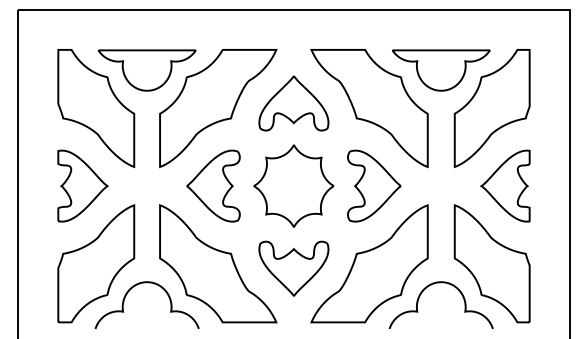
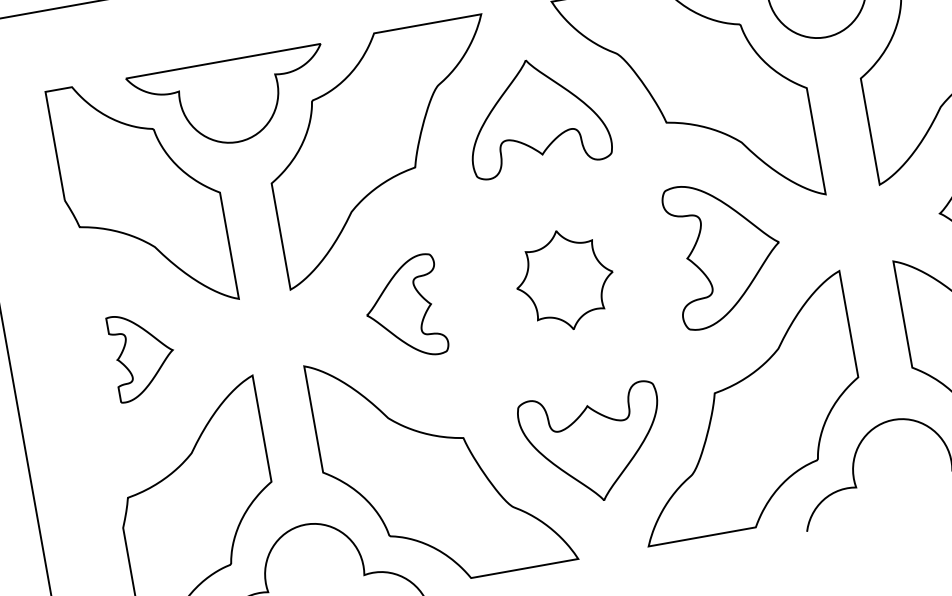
part: (82, 185) -> (142, 354), size x0.6
part: (213, 185) -> (404, 307), size x0.7
part: (293, 185) -> (563, 279), size x0.6

